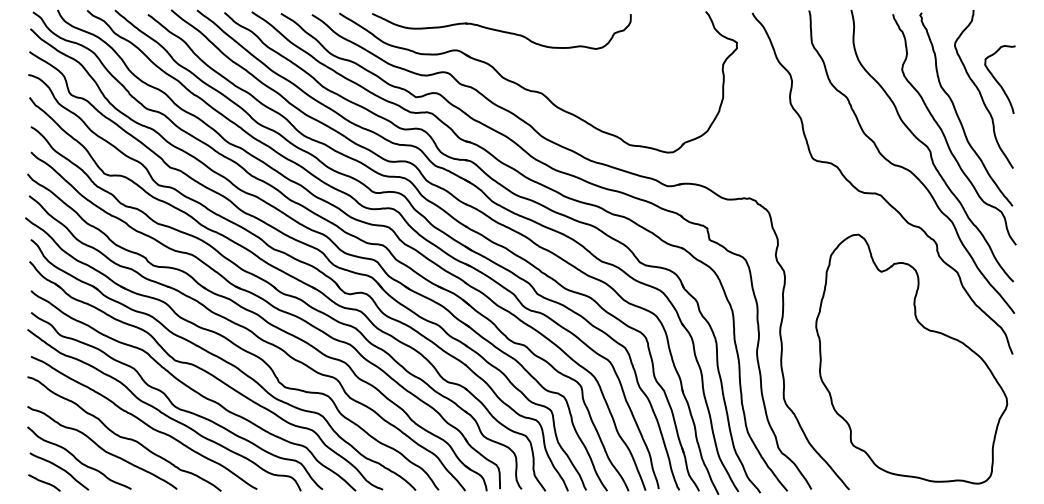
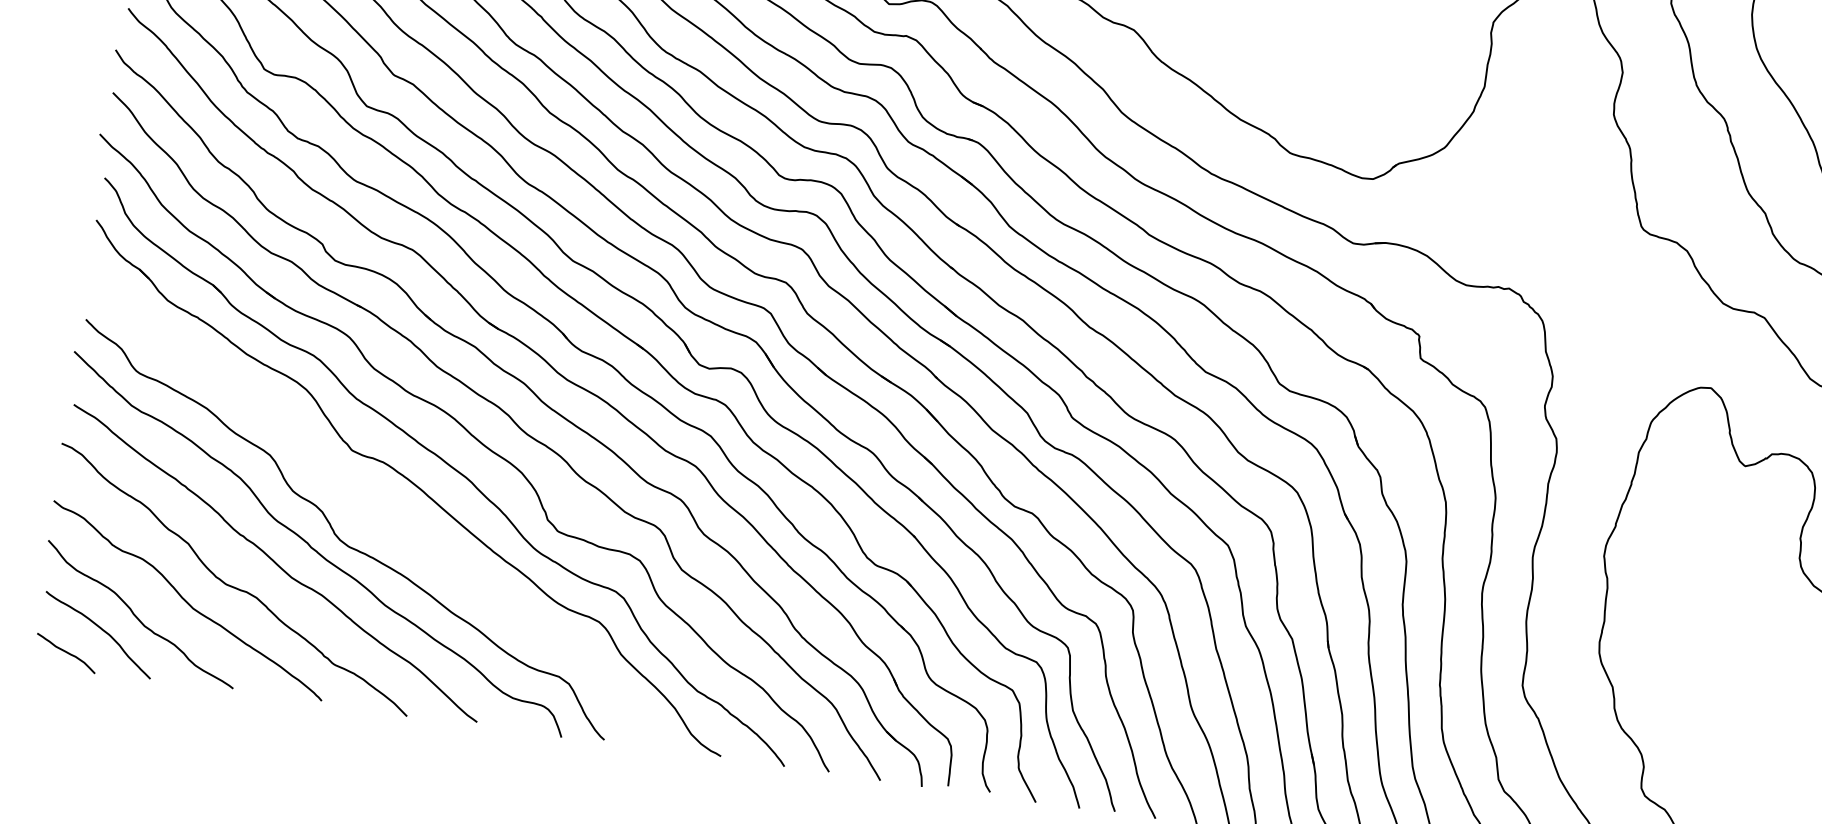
curve: (193, 390) -> (379, 513), removed

